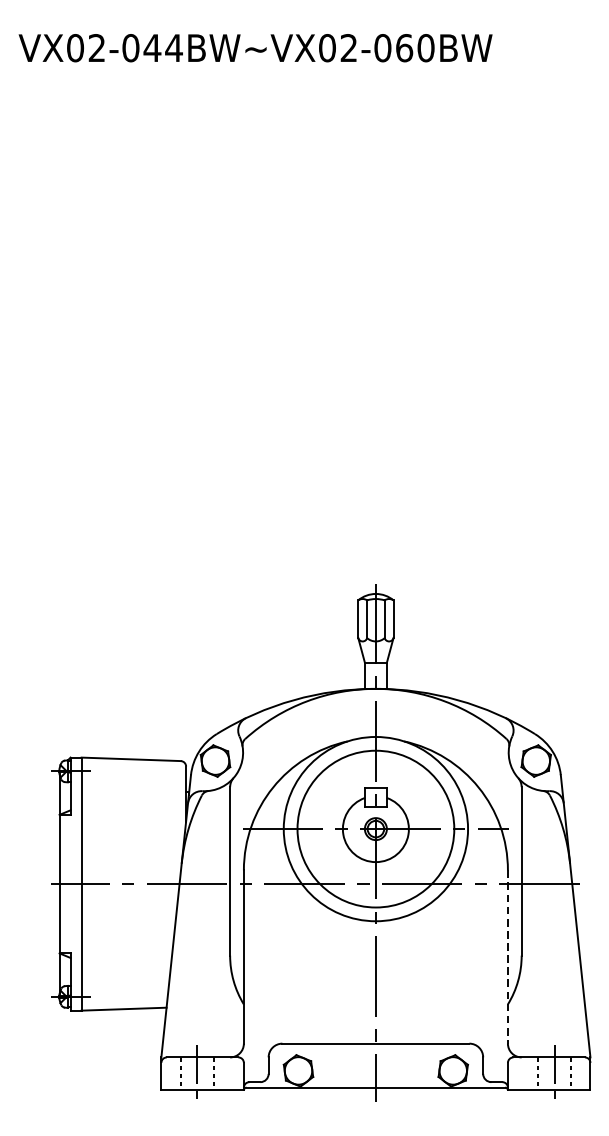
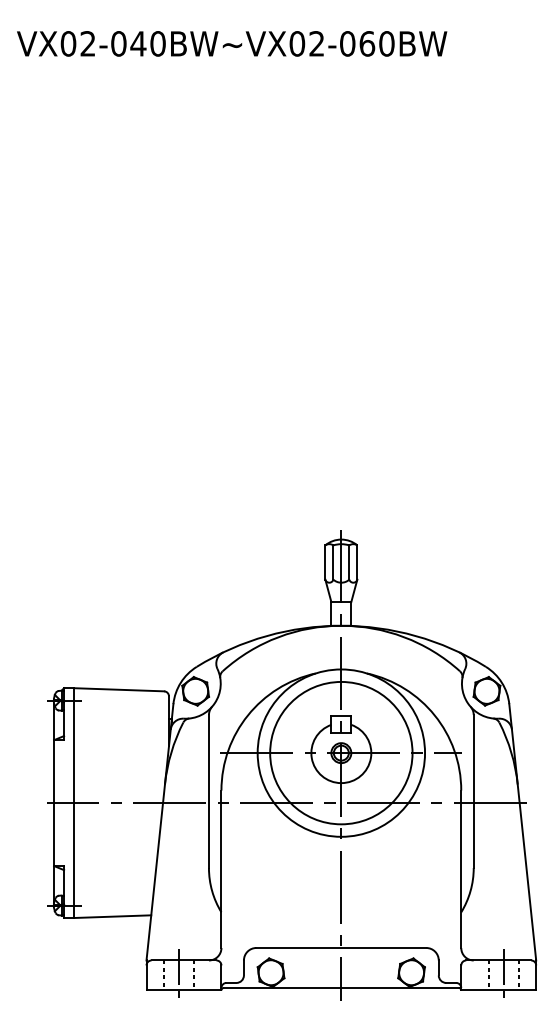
text: (173, 47) -> (157, 43), VX02-044BW~VX02-060BW -> VX02-040BW~VX02-060BW
line: (508, 957) -> (461, 869), dashed -> solid

